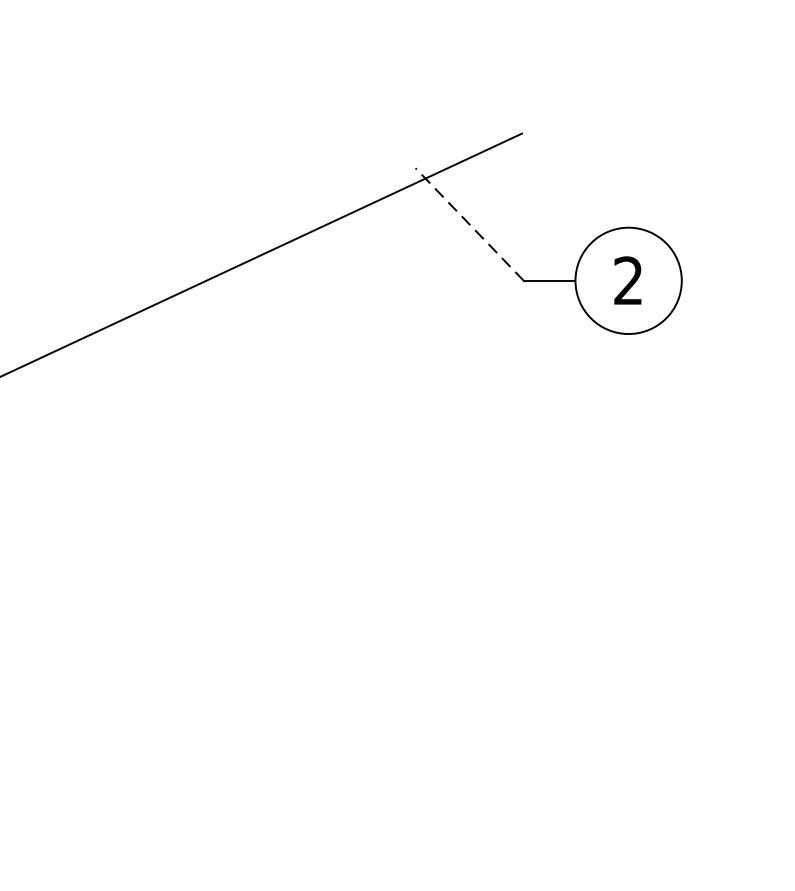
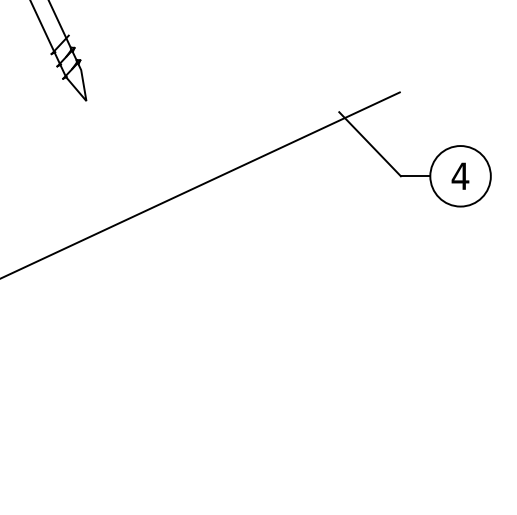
line: (468, 223) -> (369, 143), dashed -> solid
text: (628, 279) -> (460, 175), 2 -> 4

